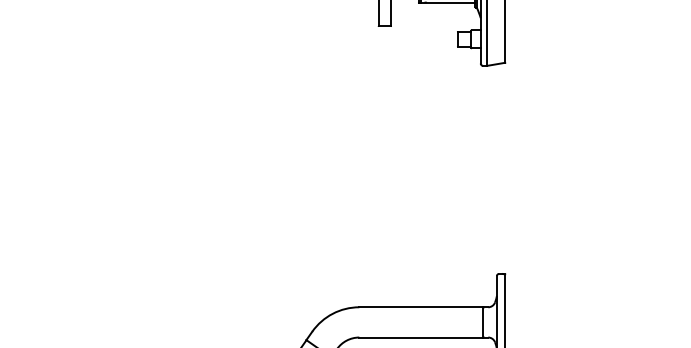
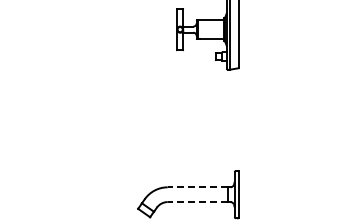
line: (420, 307) -> (197, 187), solid -> dashed
line: (420, 338) -> (197, 202), solid -> dashed

